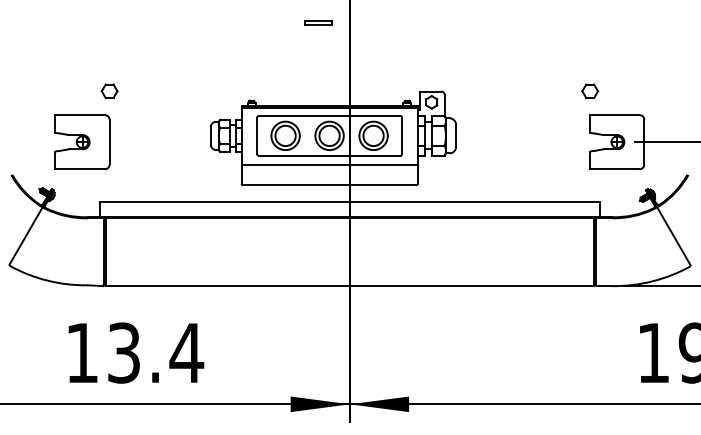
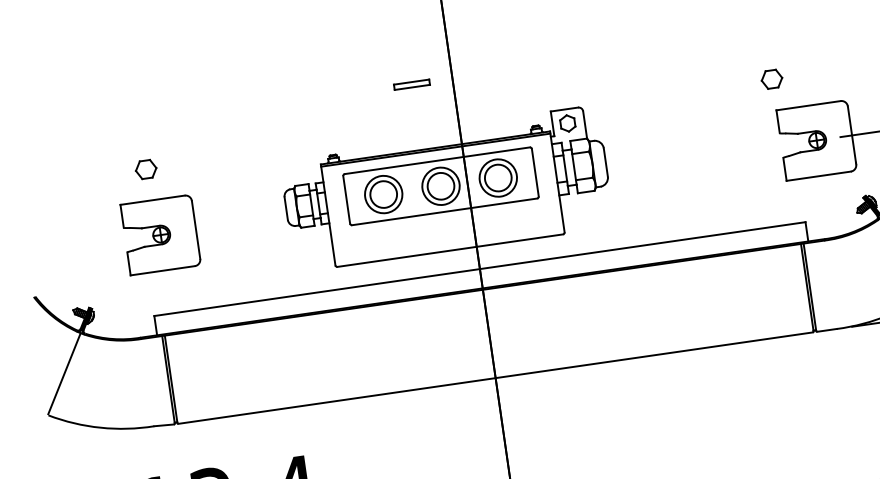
part: (318, 22) -> (411, 83), moved
part: (82, 142) -> (160, 235), moved
line: (329, 165) -> (446, 224), removed

